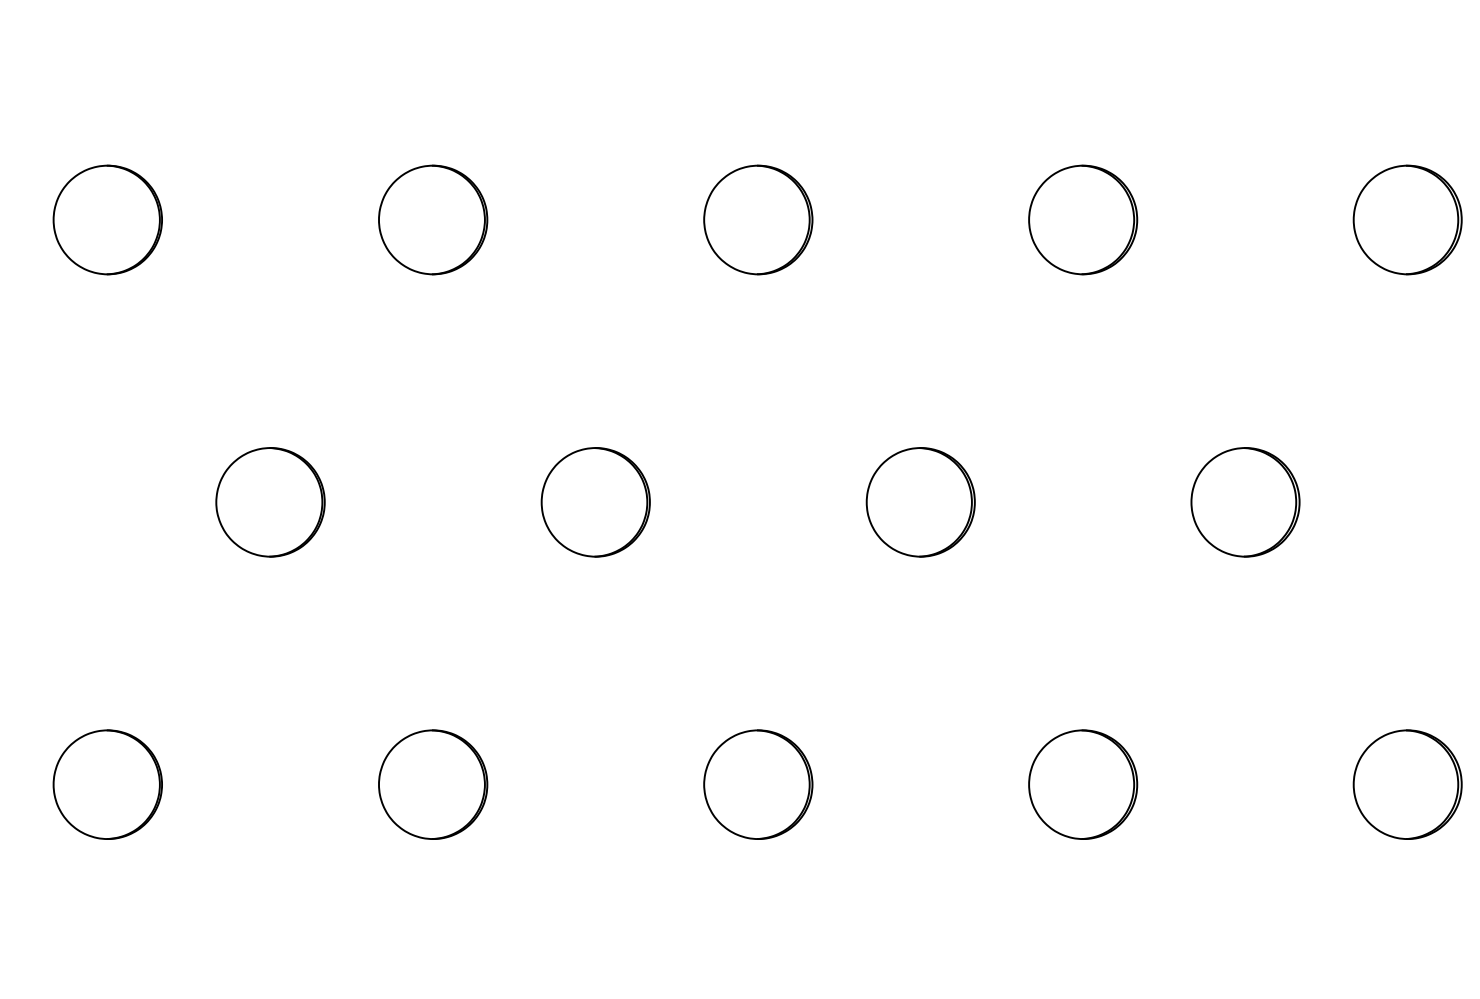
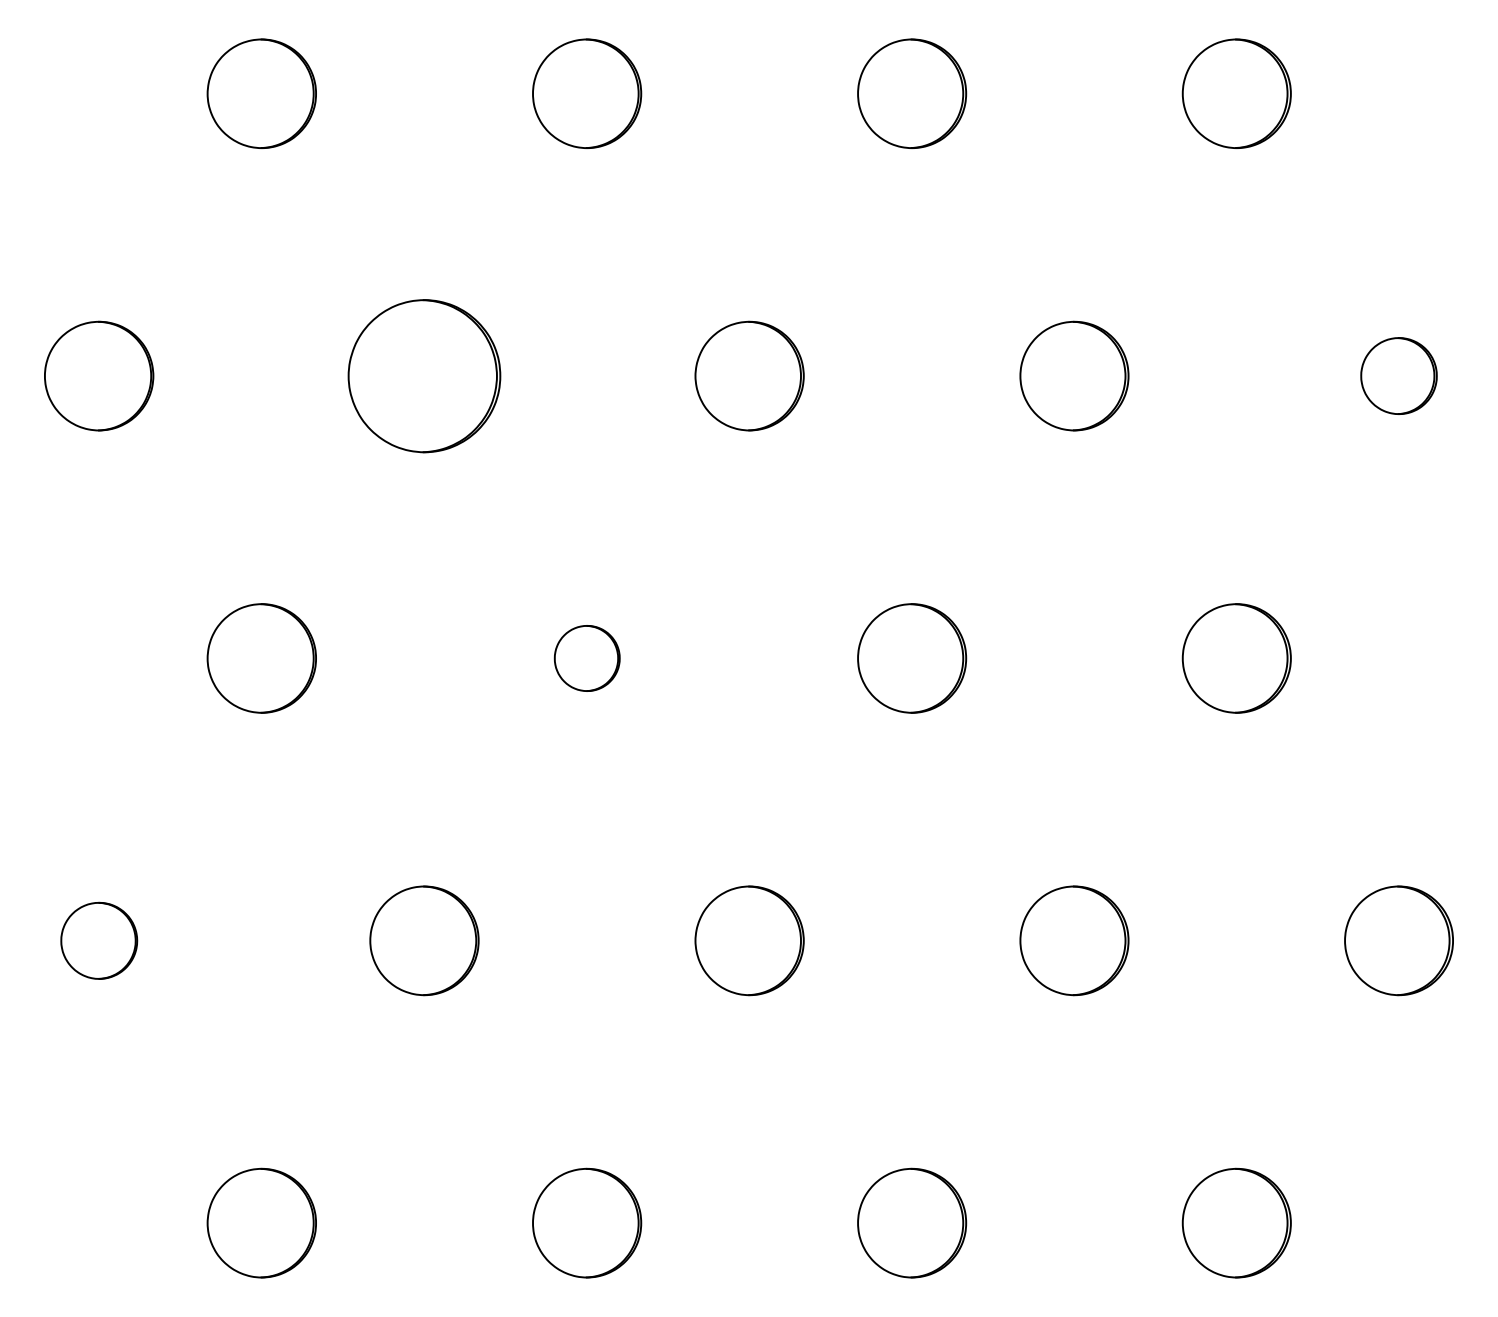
part: (433, 219) -> (424, 375), size x1.4
part: (1407, 219) -> (1398, 375), size x0.7
part: (596, 502) -> (587, 658), size x0.6
part: (108, 784) -> (99, 940), size x0.7

